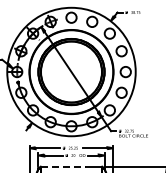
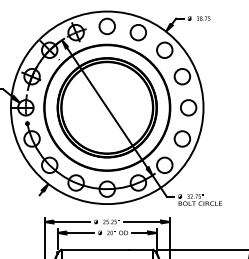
line: (63, 166) -> (95, 249), dashed -> solid

